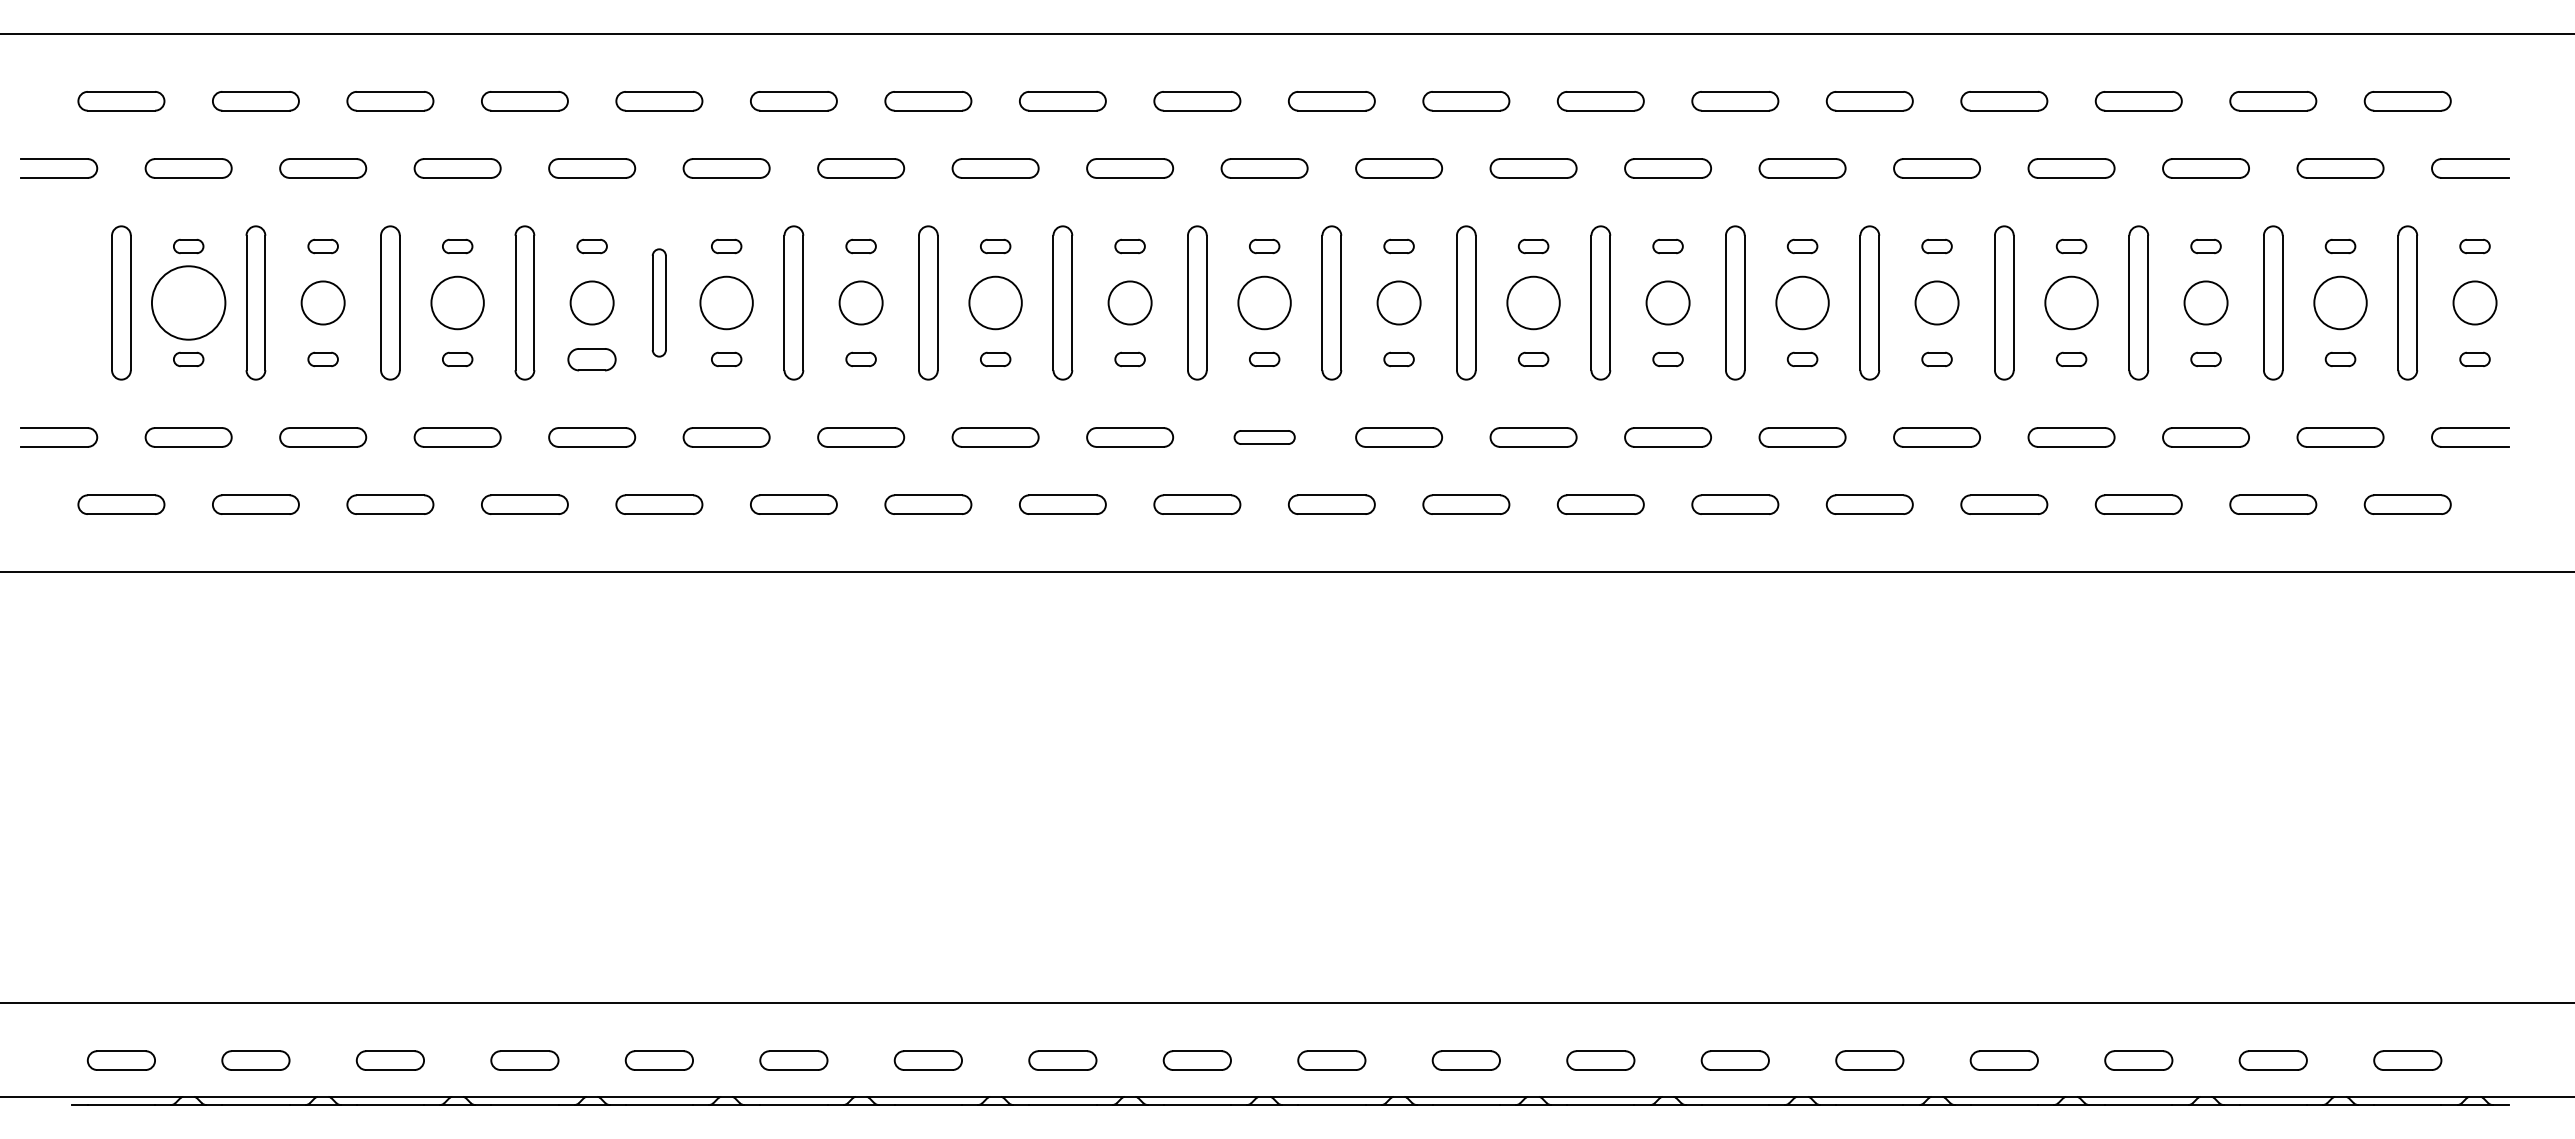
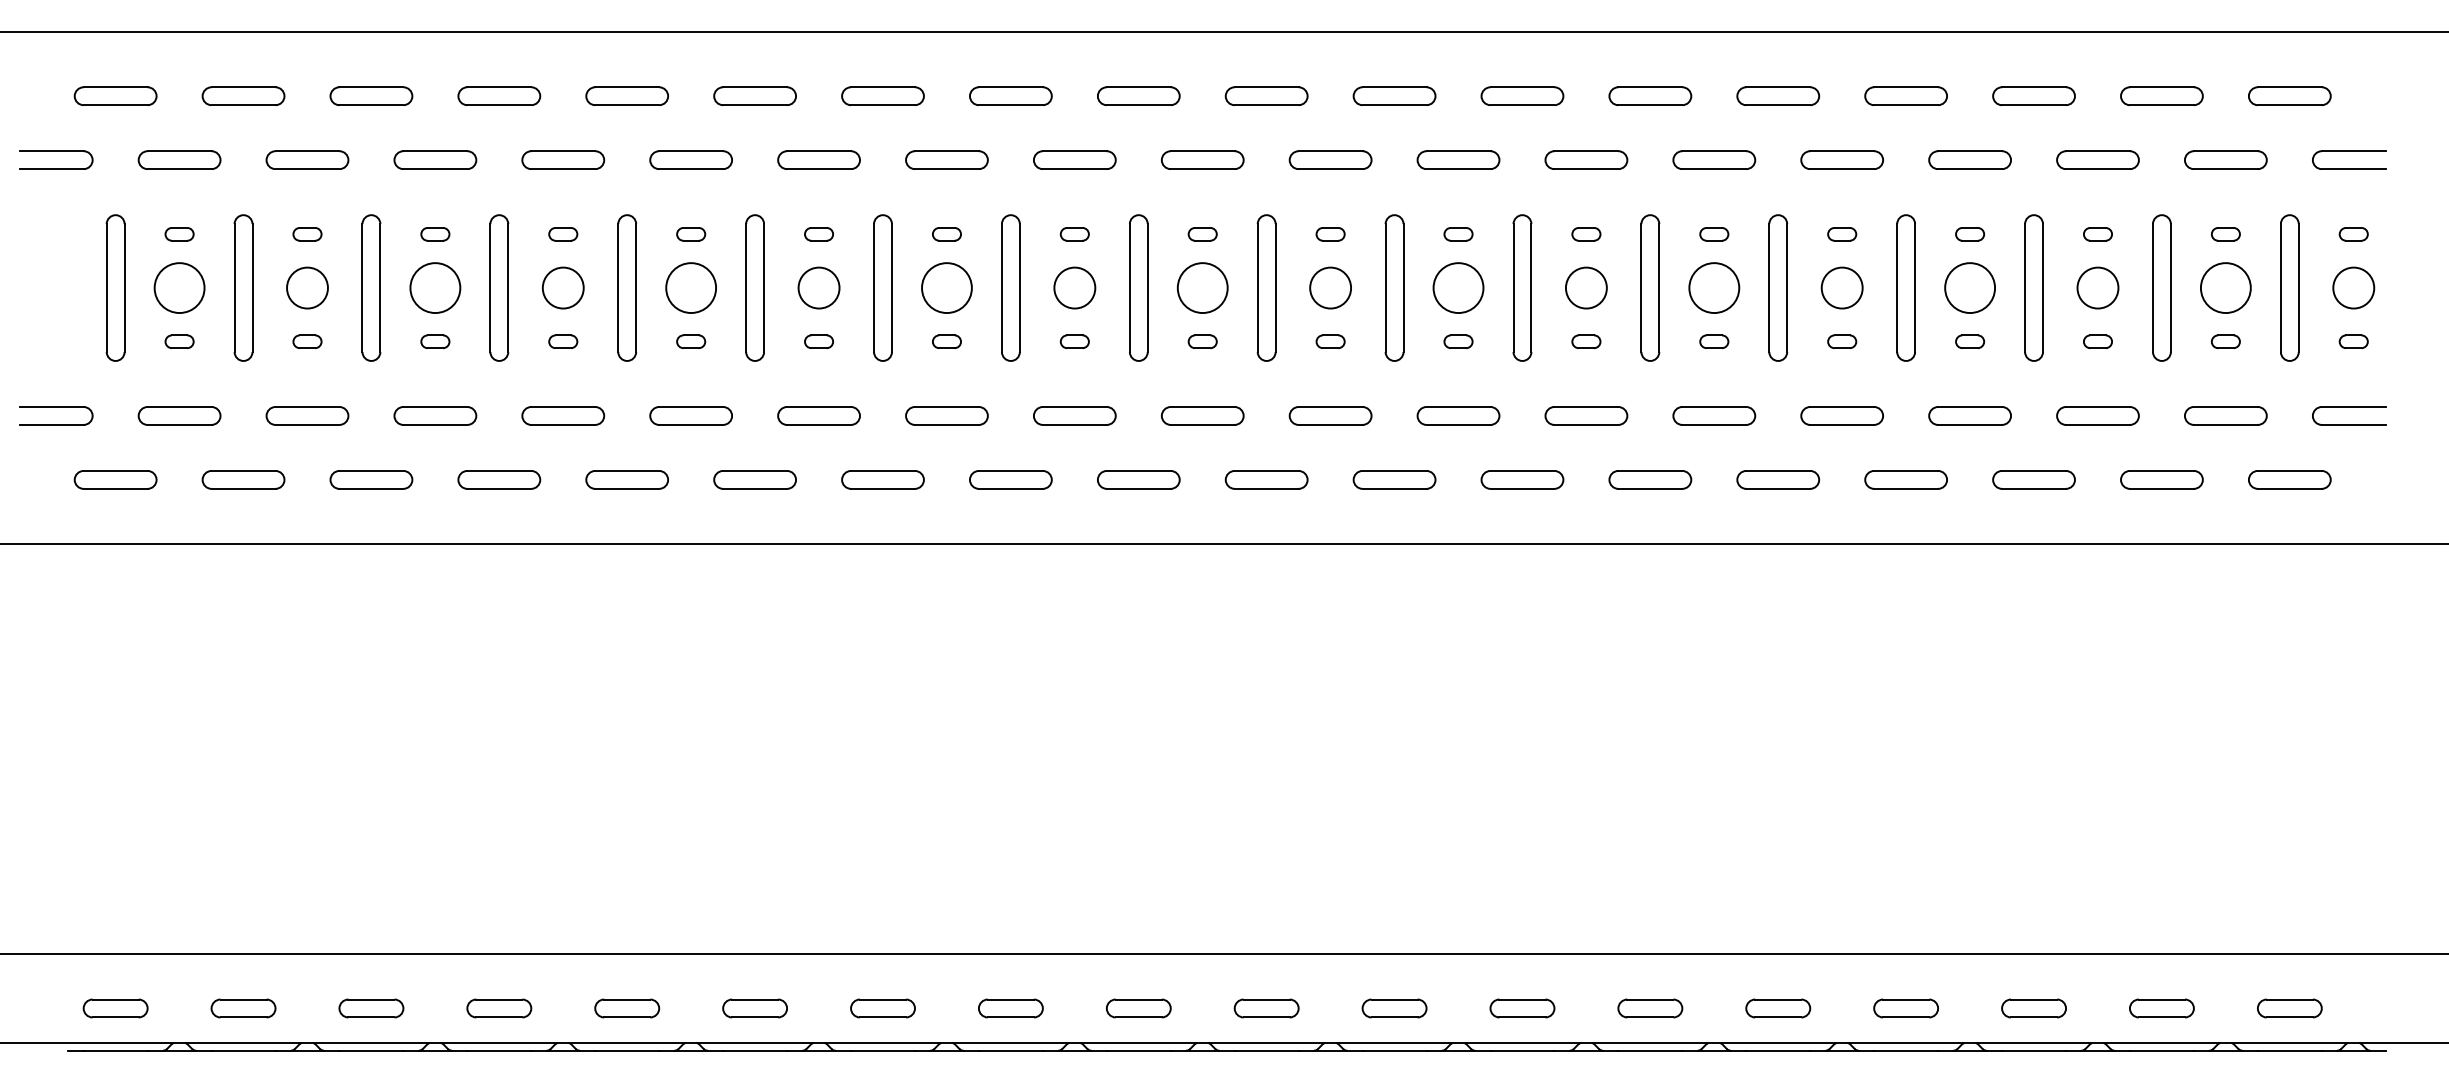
part: (658, 302) -> (626, 287), size x1.43
circle: (188, 303) -> (179, 288), size x0.71
part: (592, 359) -> (563, 341), size x0.62
part: (1264, 436) -> (1202, 415), size x1.43

